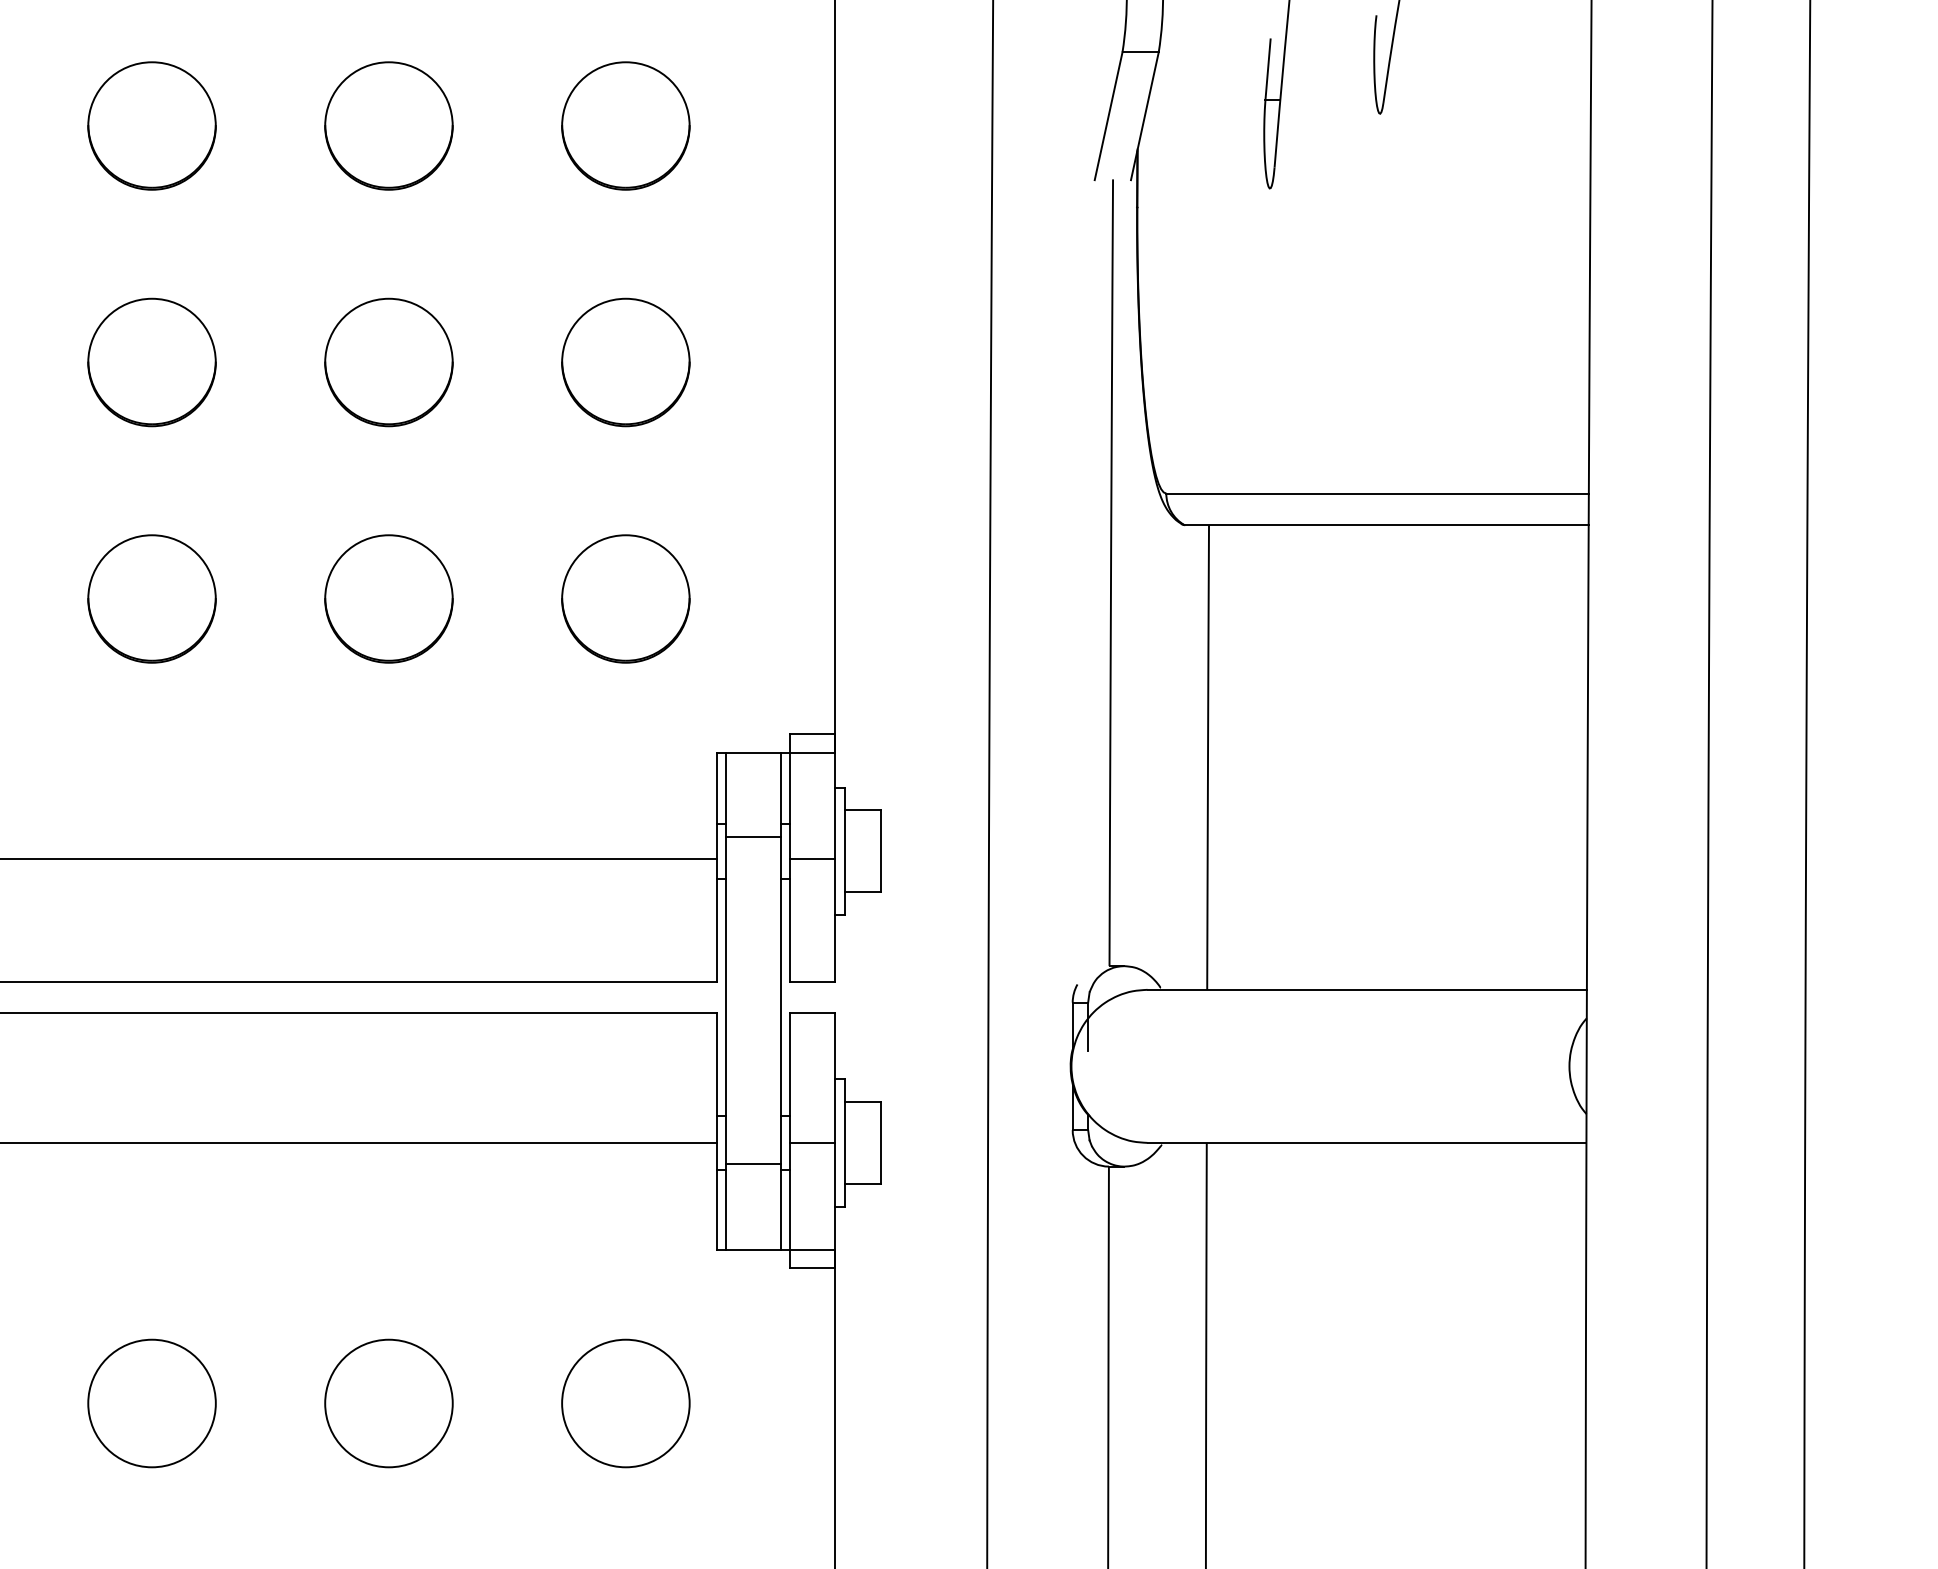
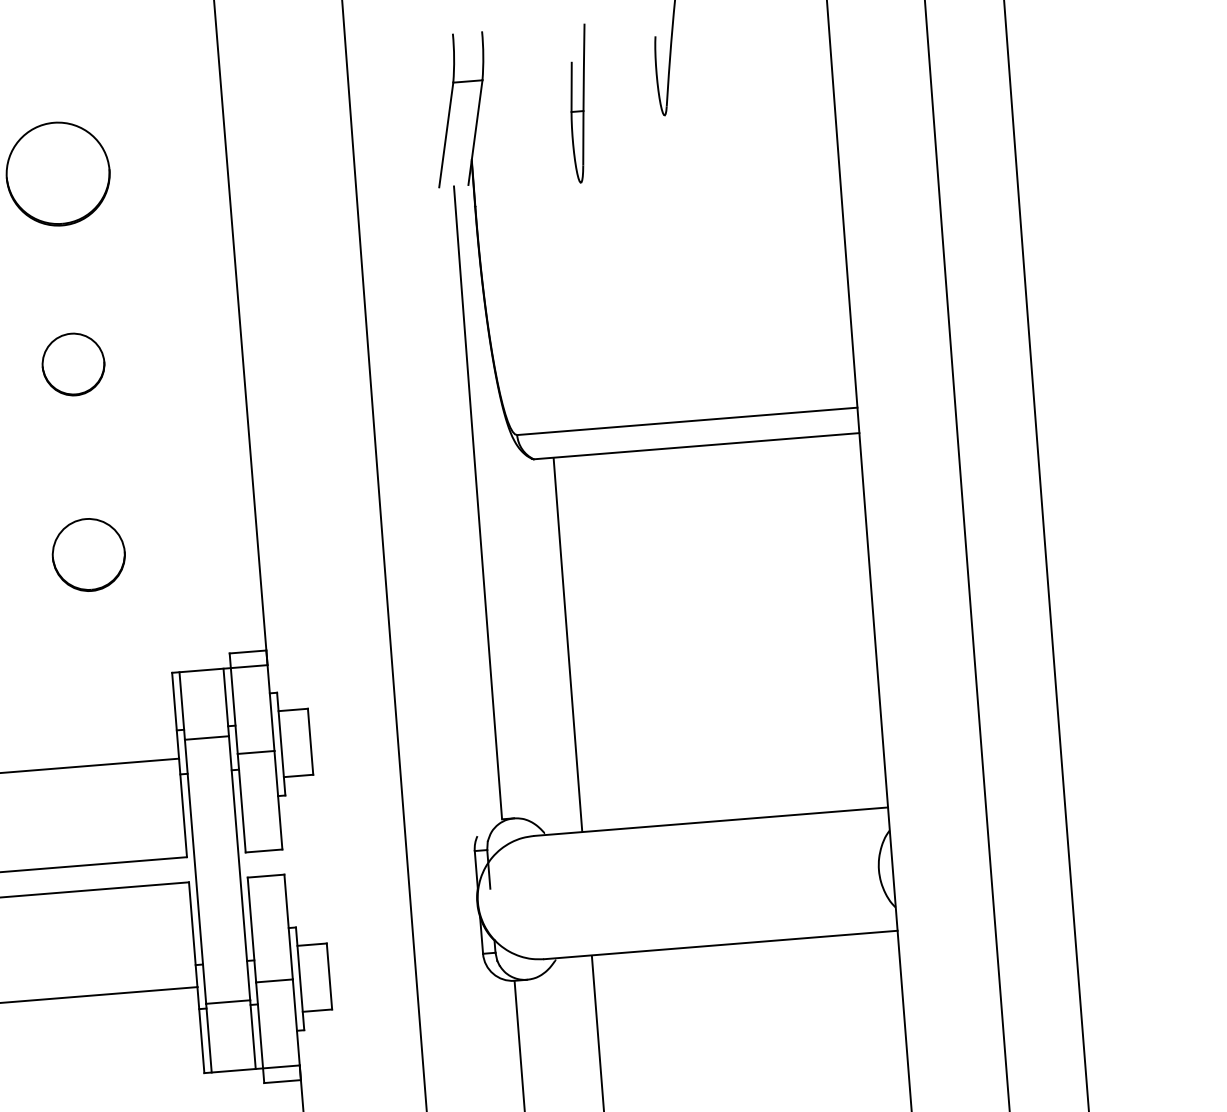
part: (625, 362) -> (73, 364), size x0.6
part: (625, 598) -> (88, 554), size x0.7

